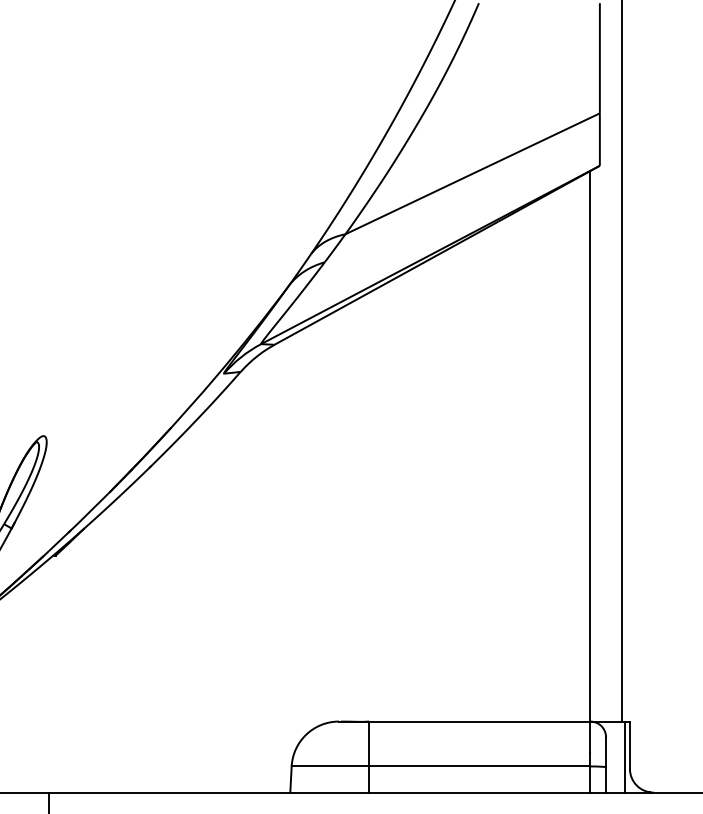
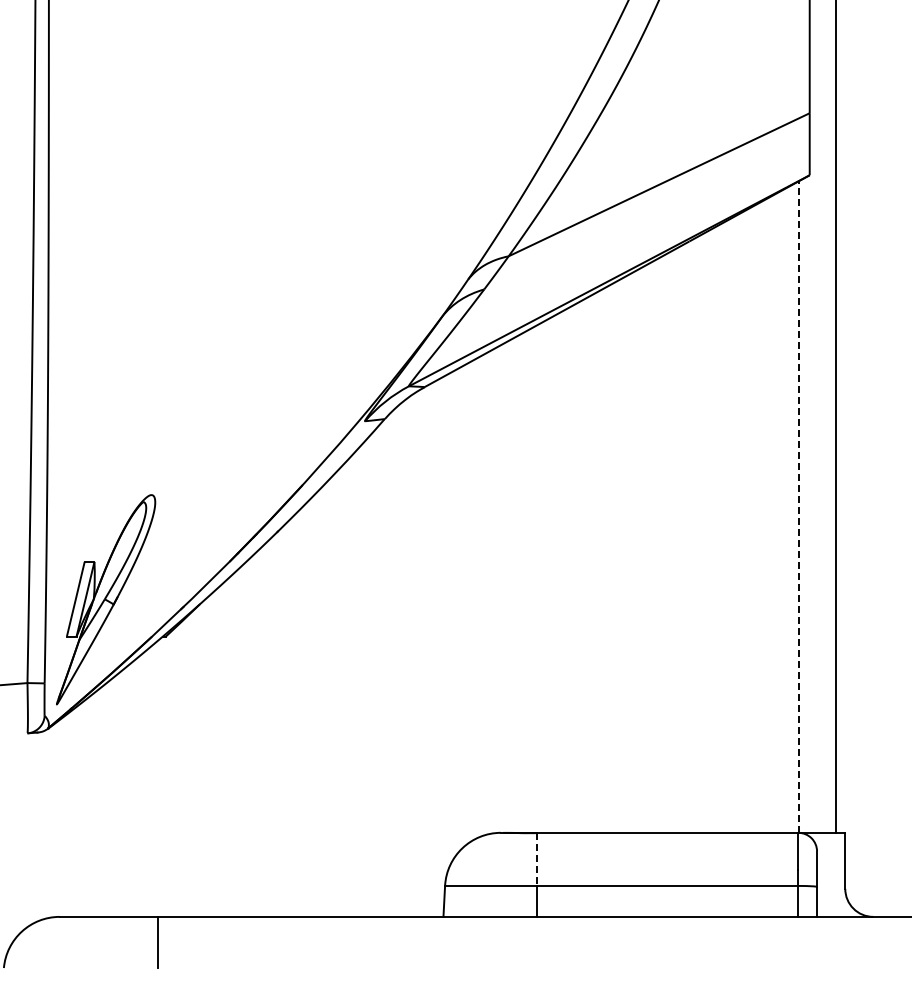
line: (590, 446) -> (798, 507), solid -> dashed
line: (368, 744) -> (536, 859), solid -> dashed
line: (625, 756) -> (839, 874), removed

